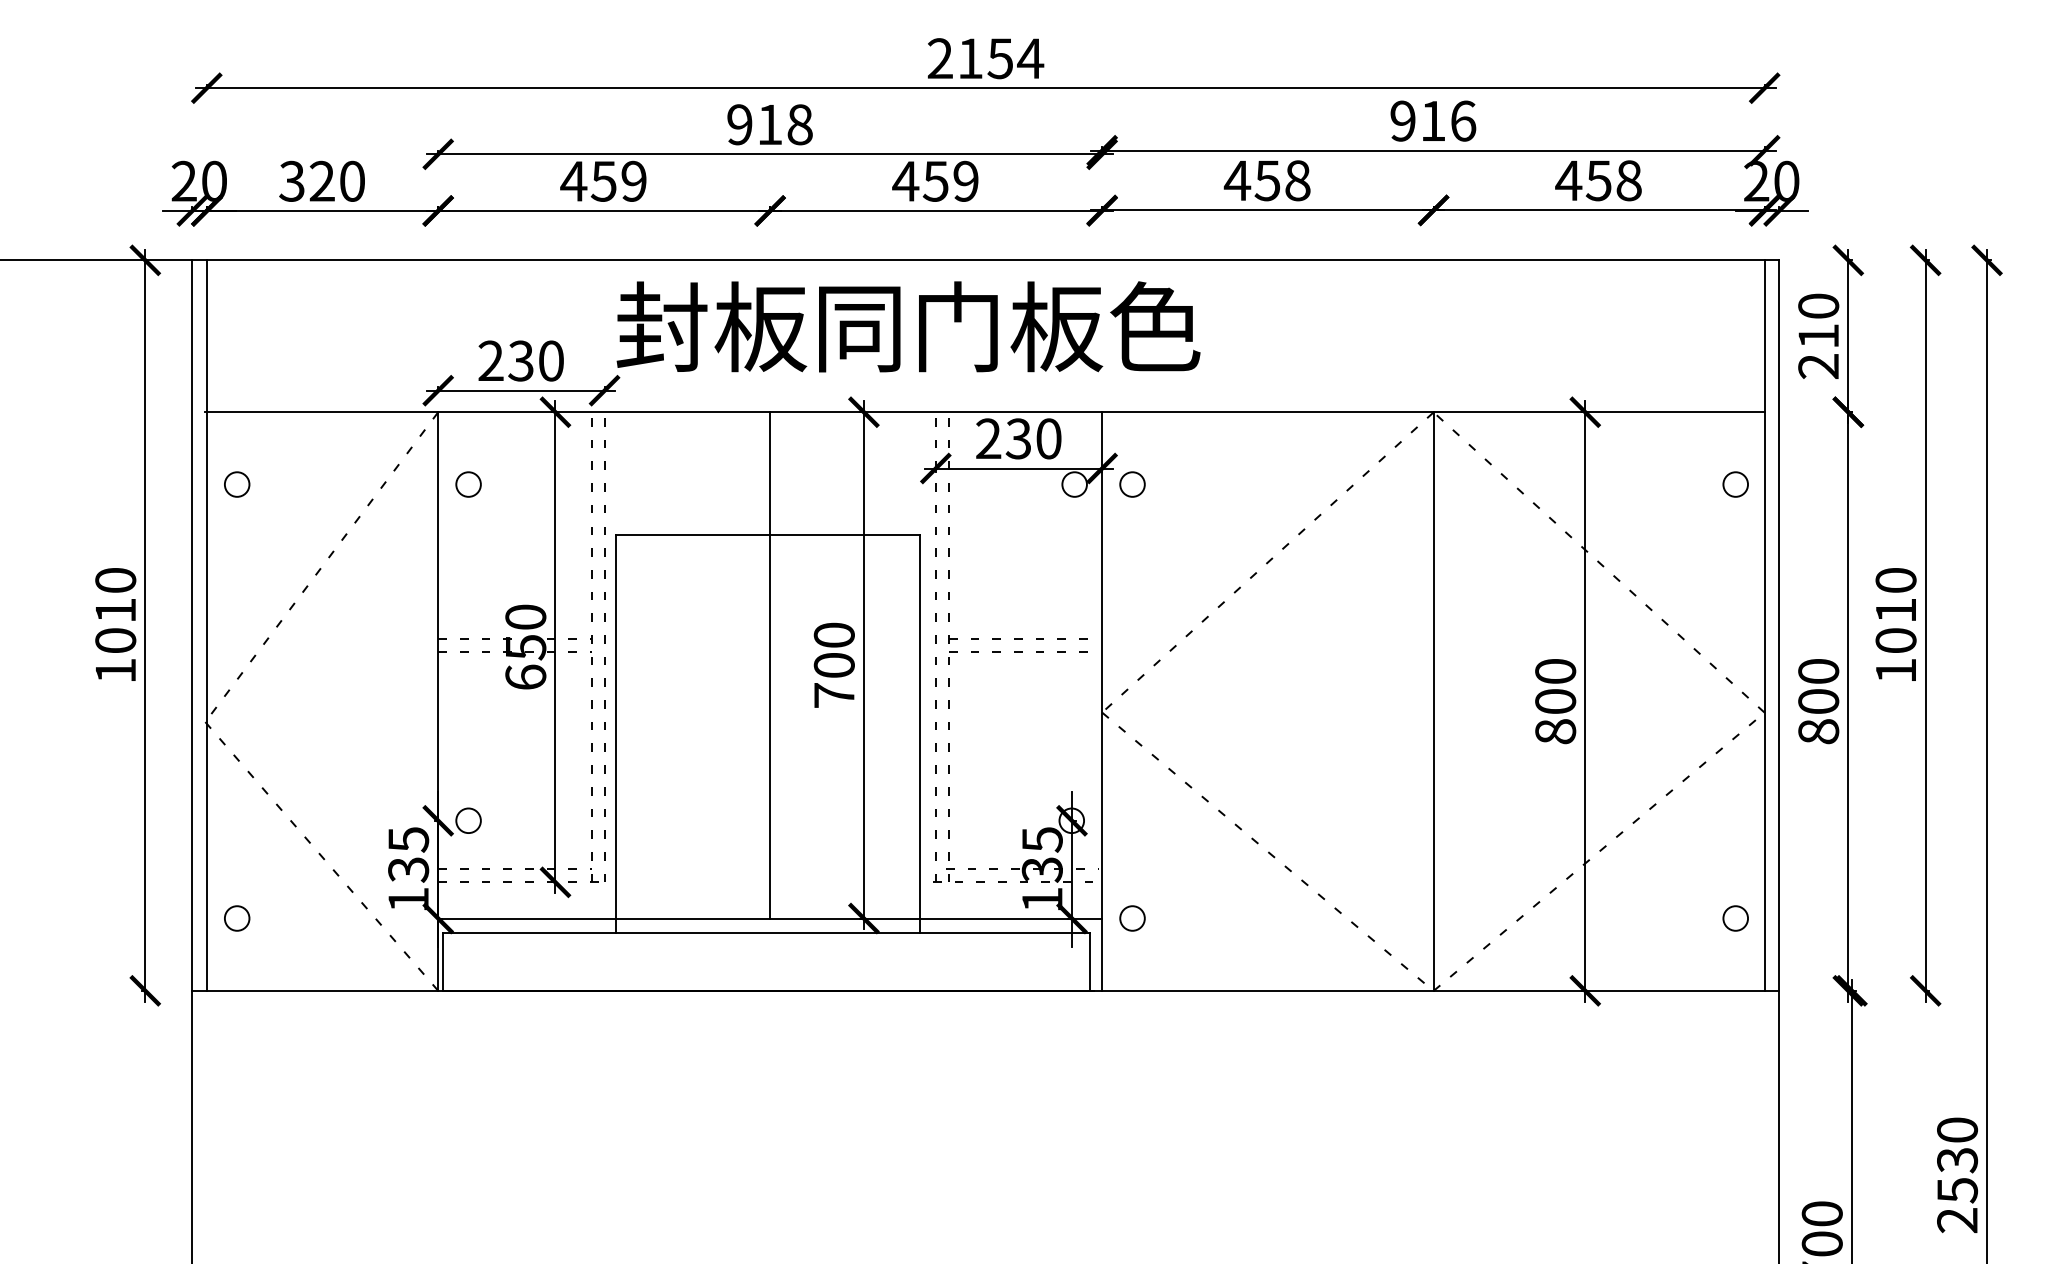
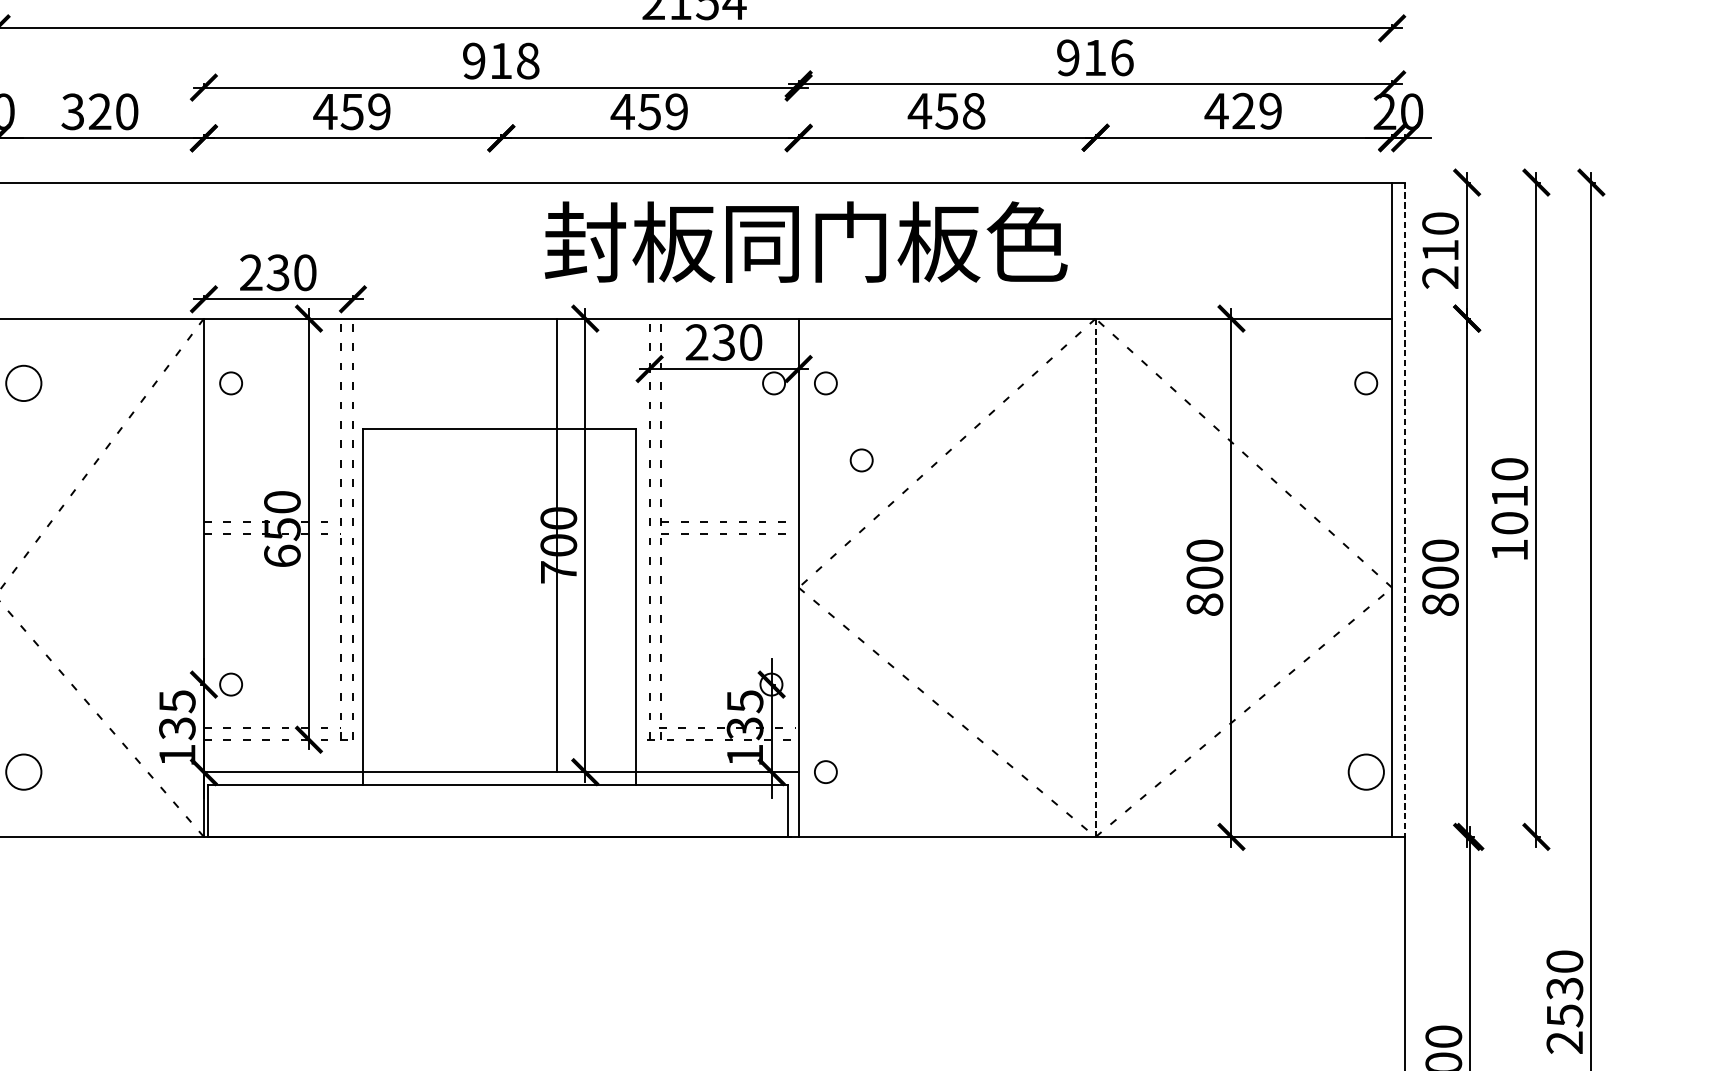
text: (1613, 180) -> (1256, 111), 458 -> 429
text: (908, 326) -> (806, 241), moved
circle: (236, 484) -> (23, 383), size x1.6
circle: (1172, 570) -> (861, 460), added
line: (1779, 626) -> (1405, 510), solid -> dashed
line: (770, 665) -> (557, 545), moved
line: (1433, 702) -> (1095, 578), solid -> dashed
circle: (236, 918) -> (23, 772), size x1.6
circle: (1735, 918) -> (1366, 772), size x1.6

